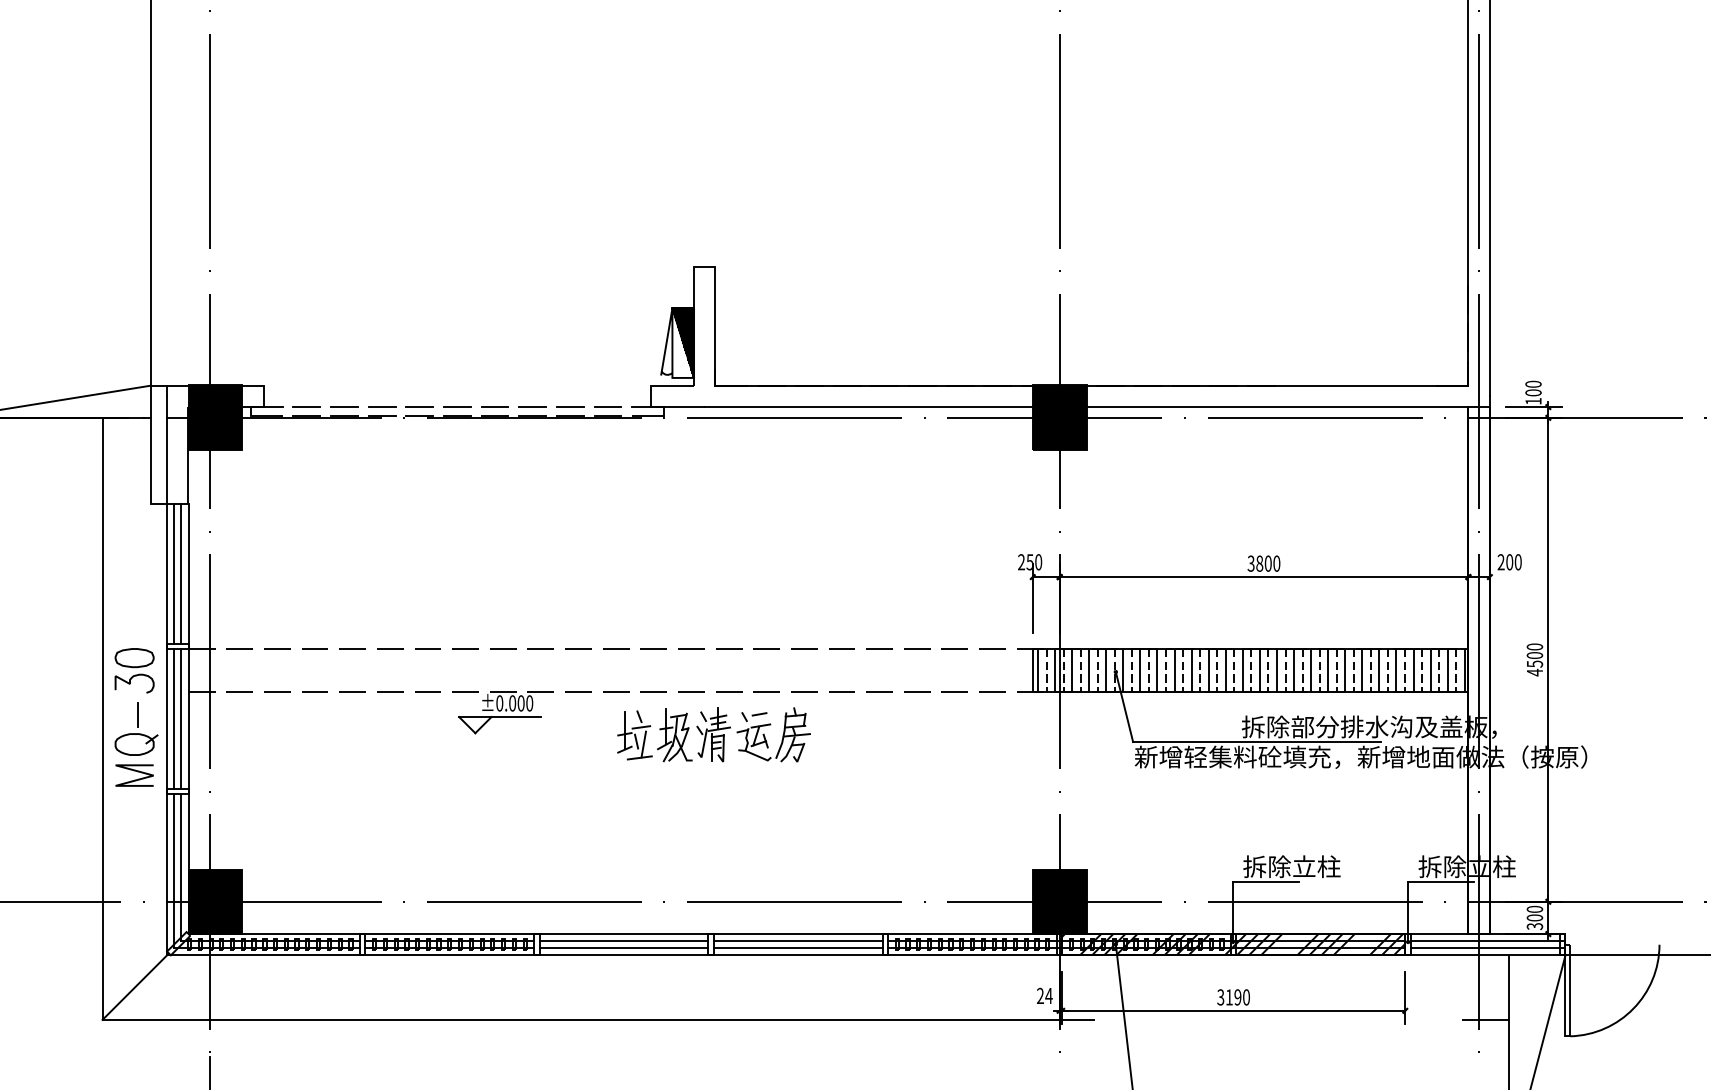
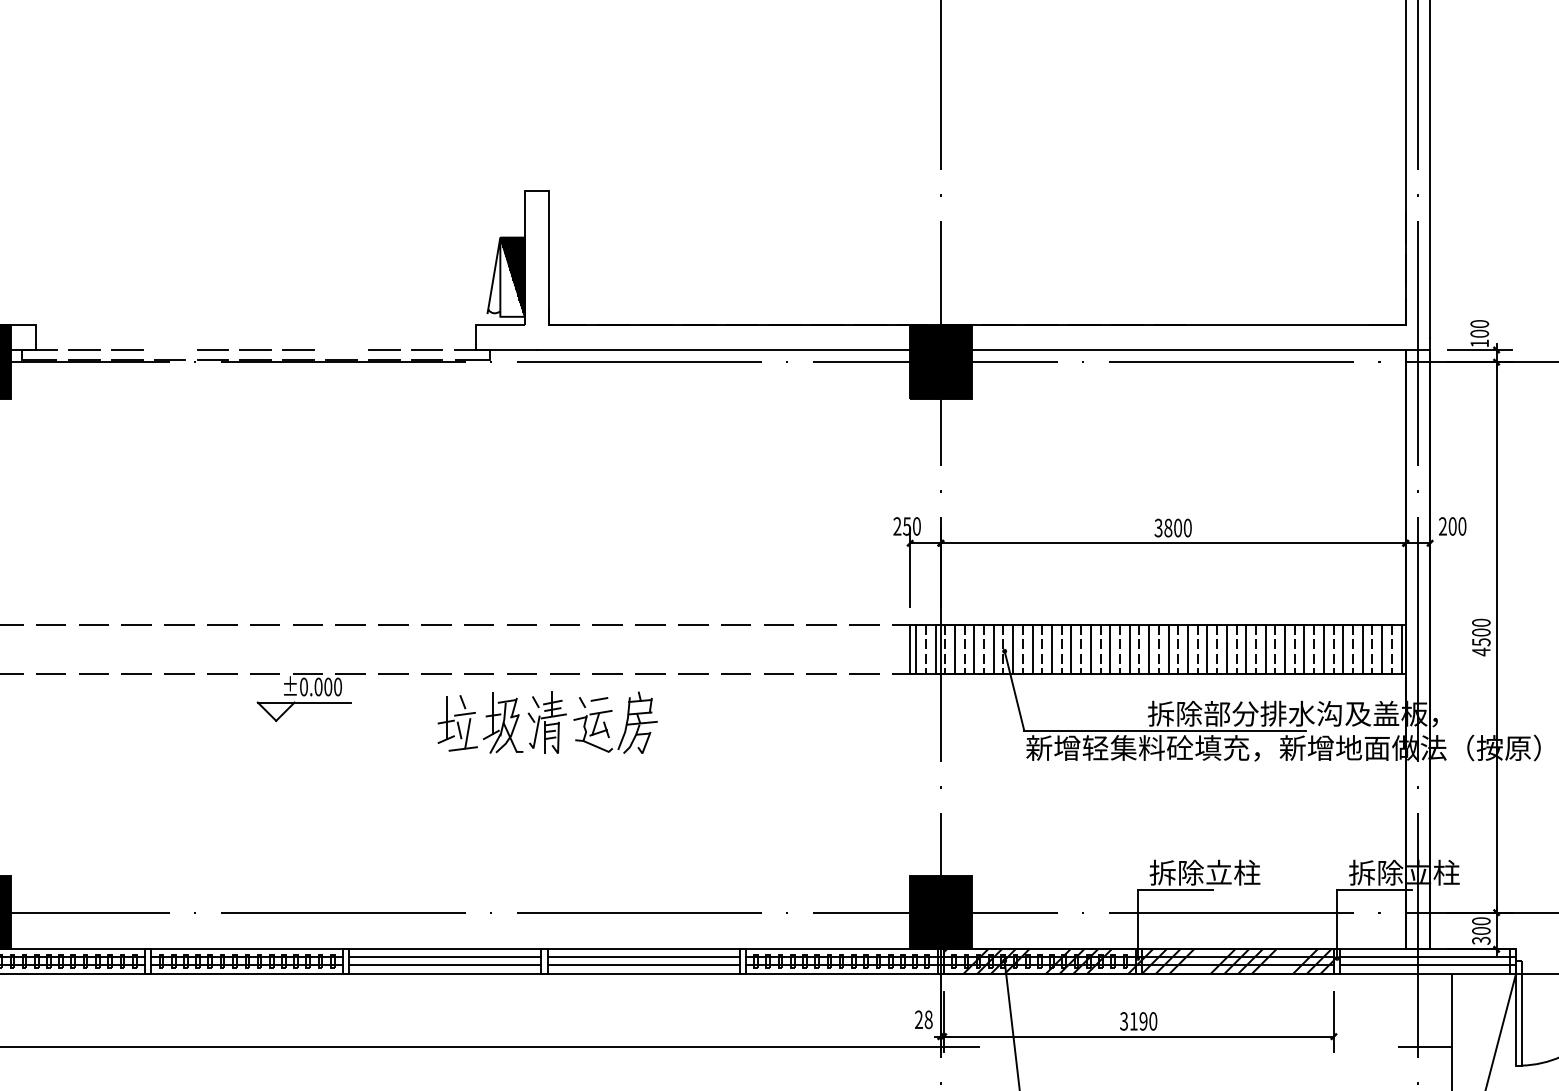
line: (382, 406) -> (170, 349), removed
line: (532, 406) -> (341, 349), removed
text: (1048, 995) -> (928, 1019), 24 -> 28

